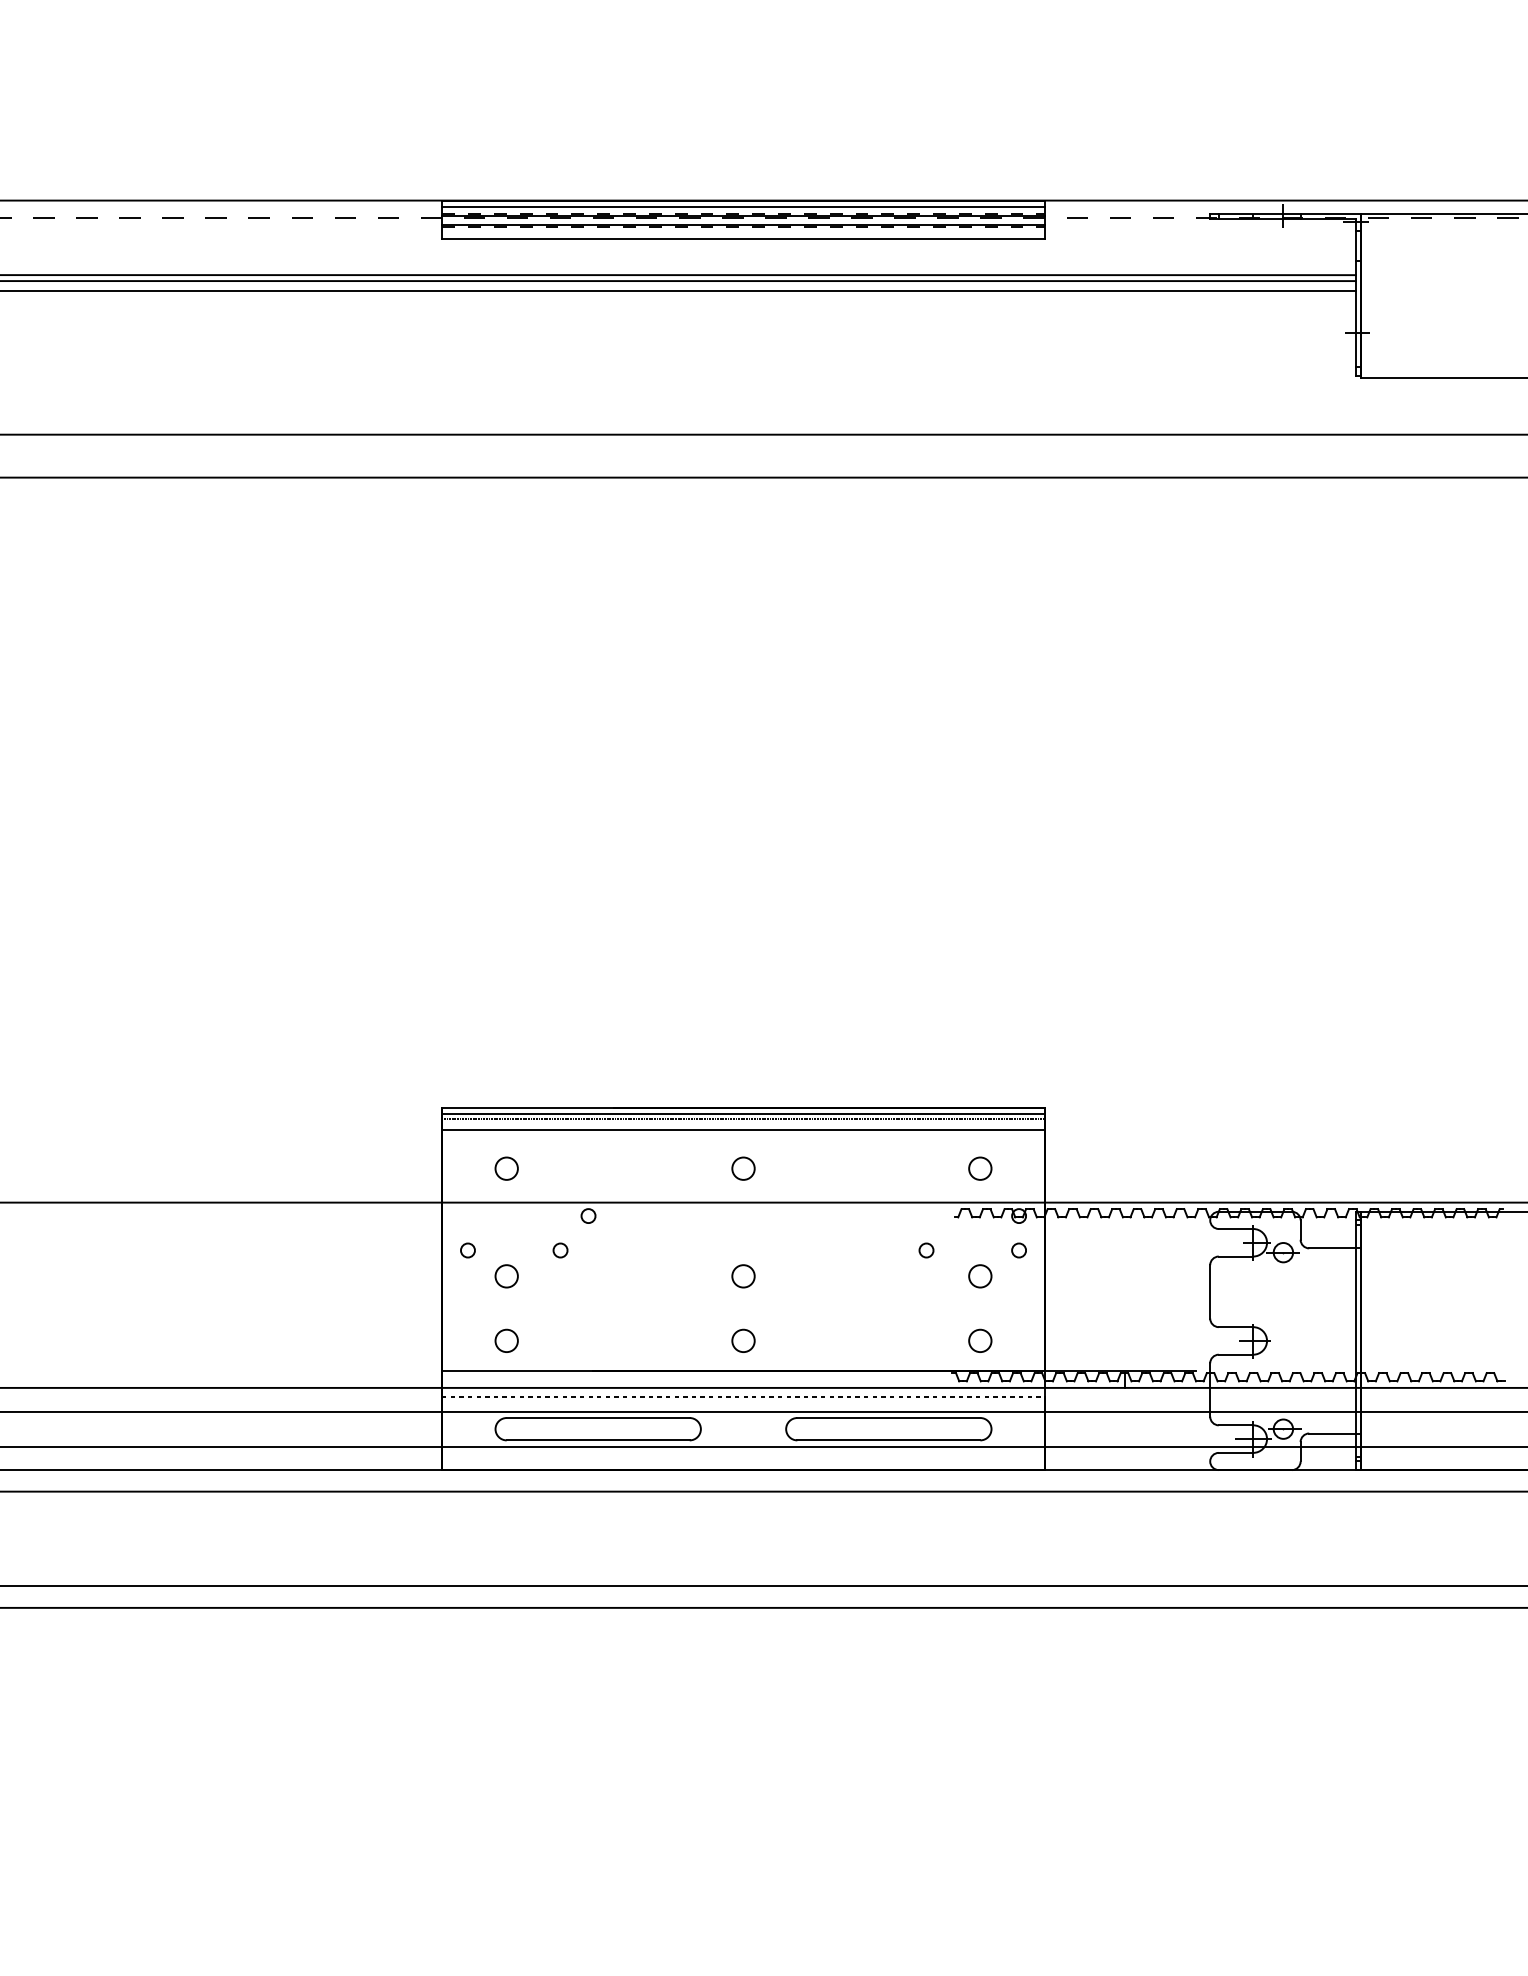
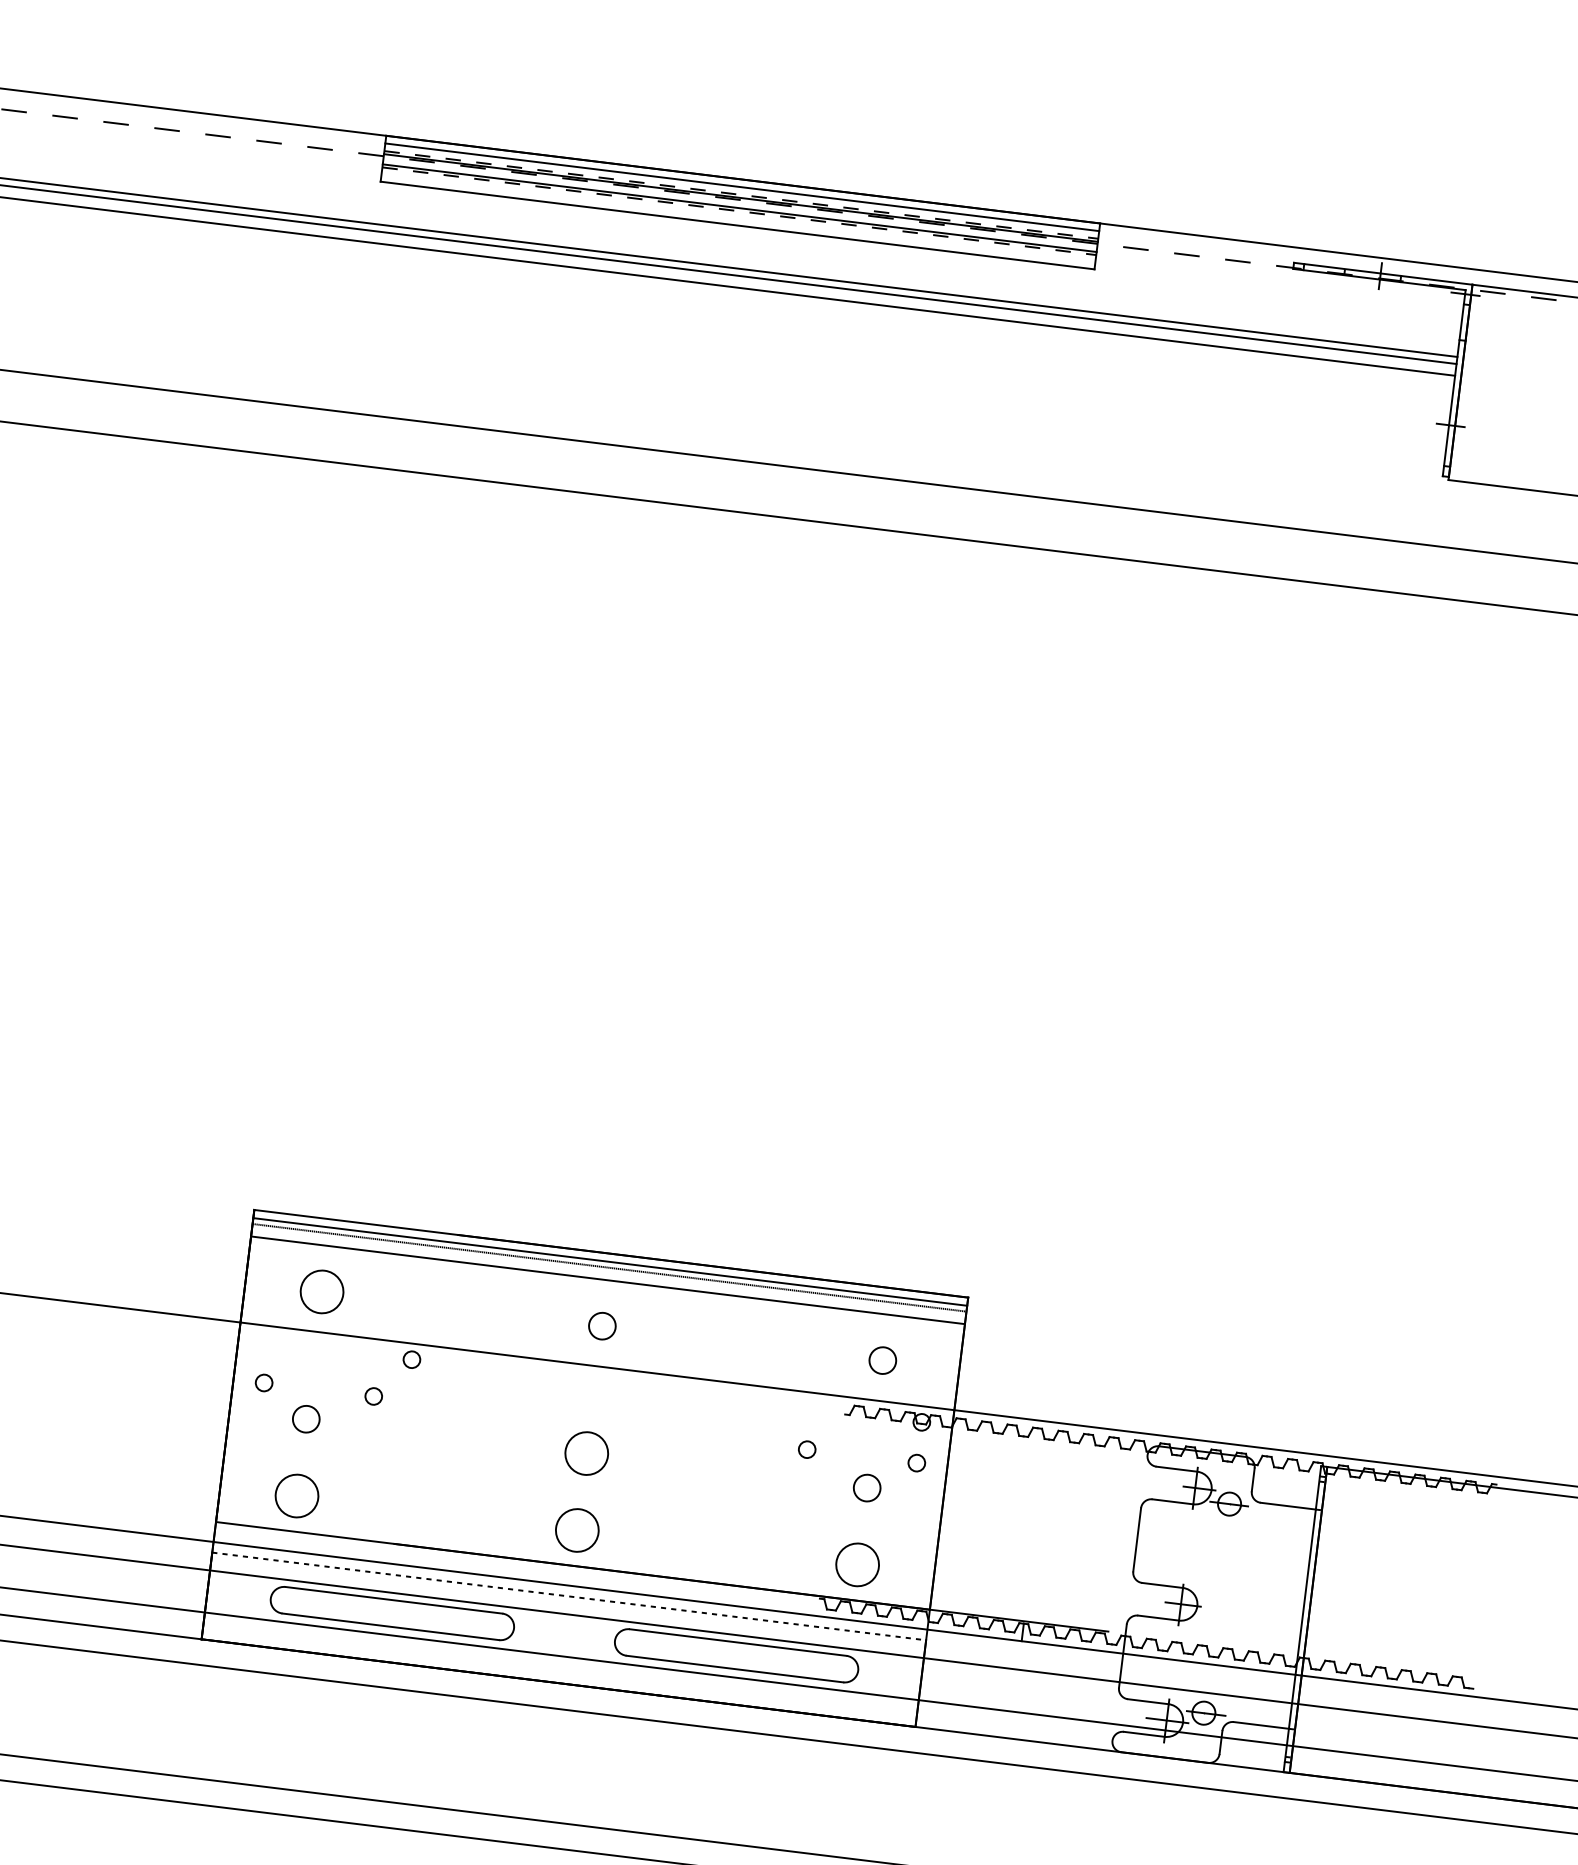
circle: (506, 1168) -> (321, 1291), size x1.6
circle: (743, 1276) -> (586, 1453), size x1.6
circle: (506, 1340) -> (296, 1495), size x1.6
circle: (743, 1340) -> (577, 1529), size x1.6
circle: (980, 1340) -> (858, 1564), size x1.6

